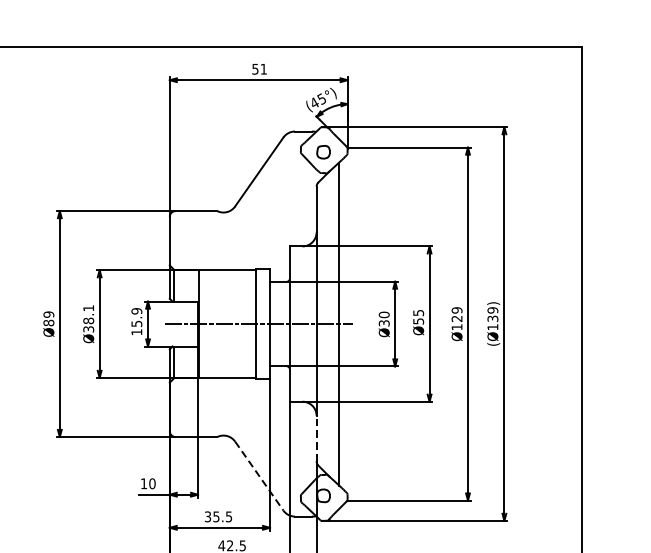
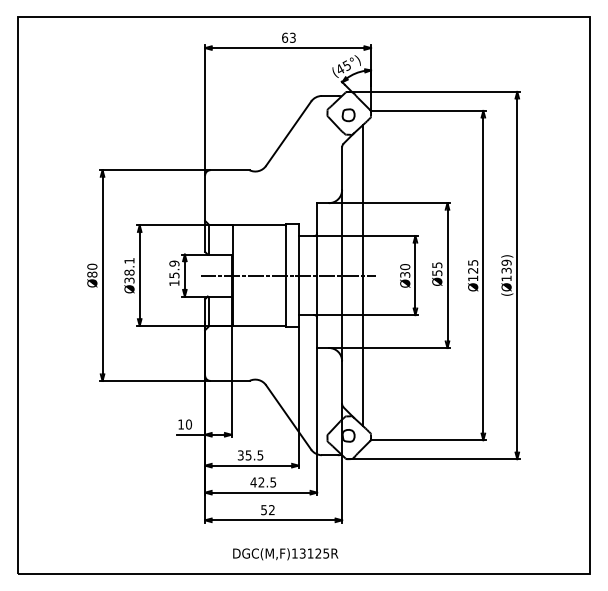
text: (259, 68) -> (288, 37), 51 -> 63
text: (456, 310) -> (472, 262), Ø129 -> Ø125
text: (49, 314) -> (92, 266), Ø89 -> Ø80
line: (317, 437) -> (342, 381), dashed -> solid
line: (259, 476) -> (288, 417), dashed -> solid

